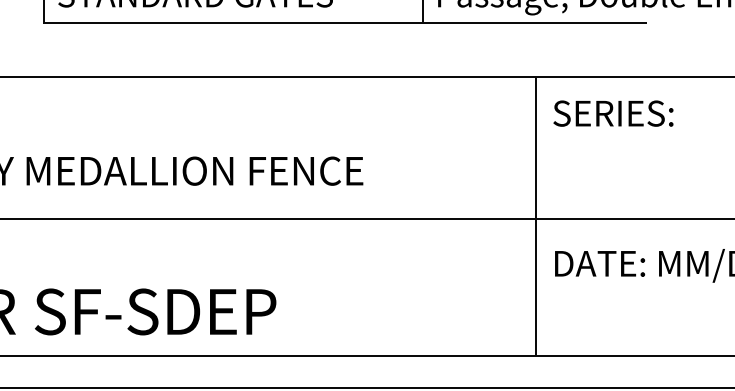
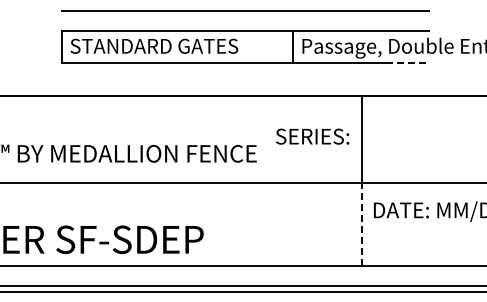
line: (611, 23) -> (408, 63), solid -> dashed
text: (613, 113) -> (312, 136), moved
line: (534, 286) -> (361, 224), solid -> dashed

